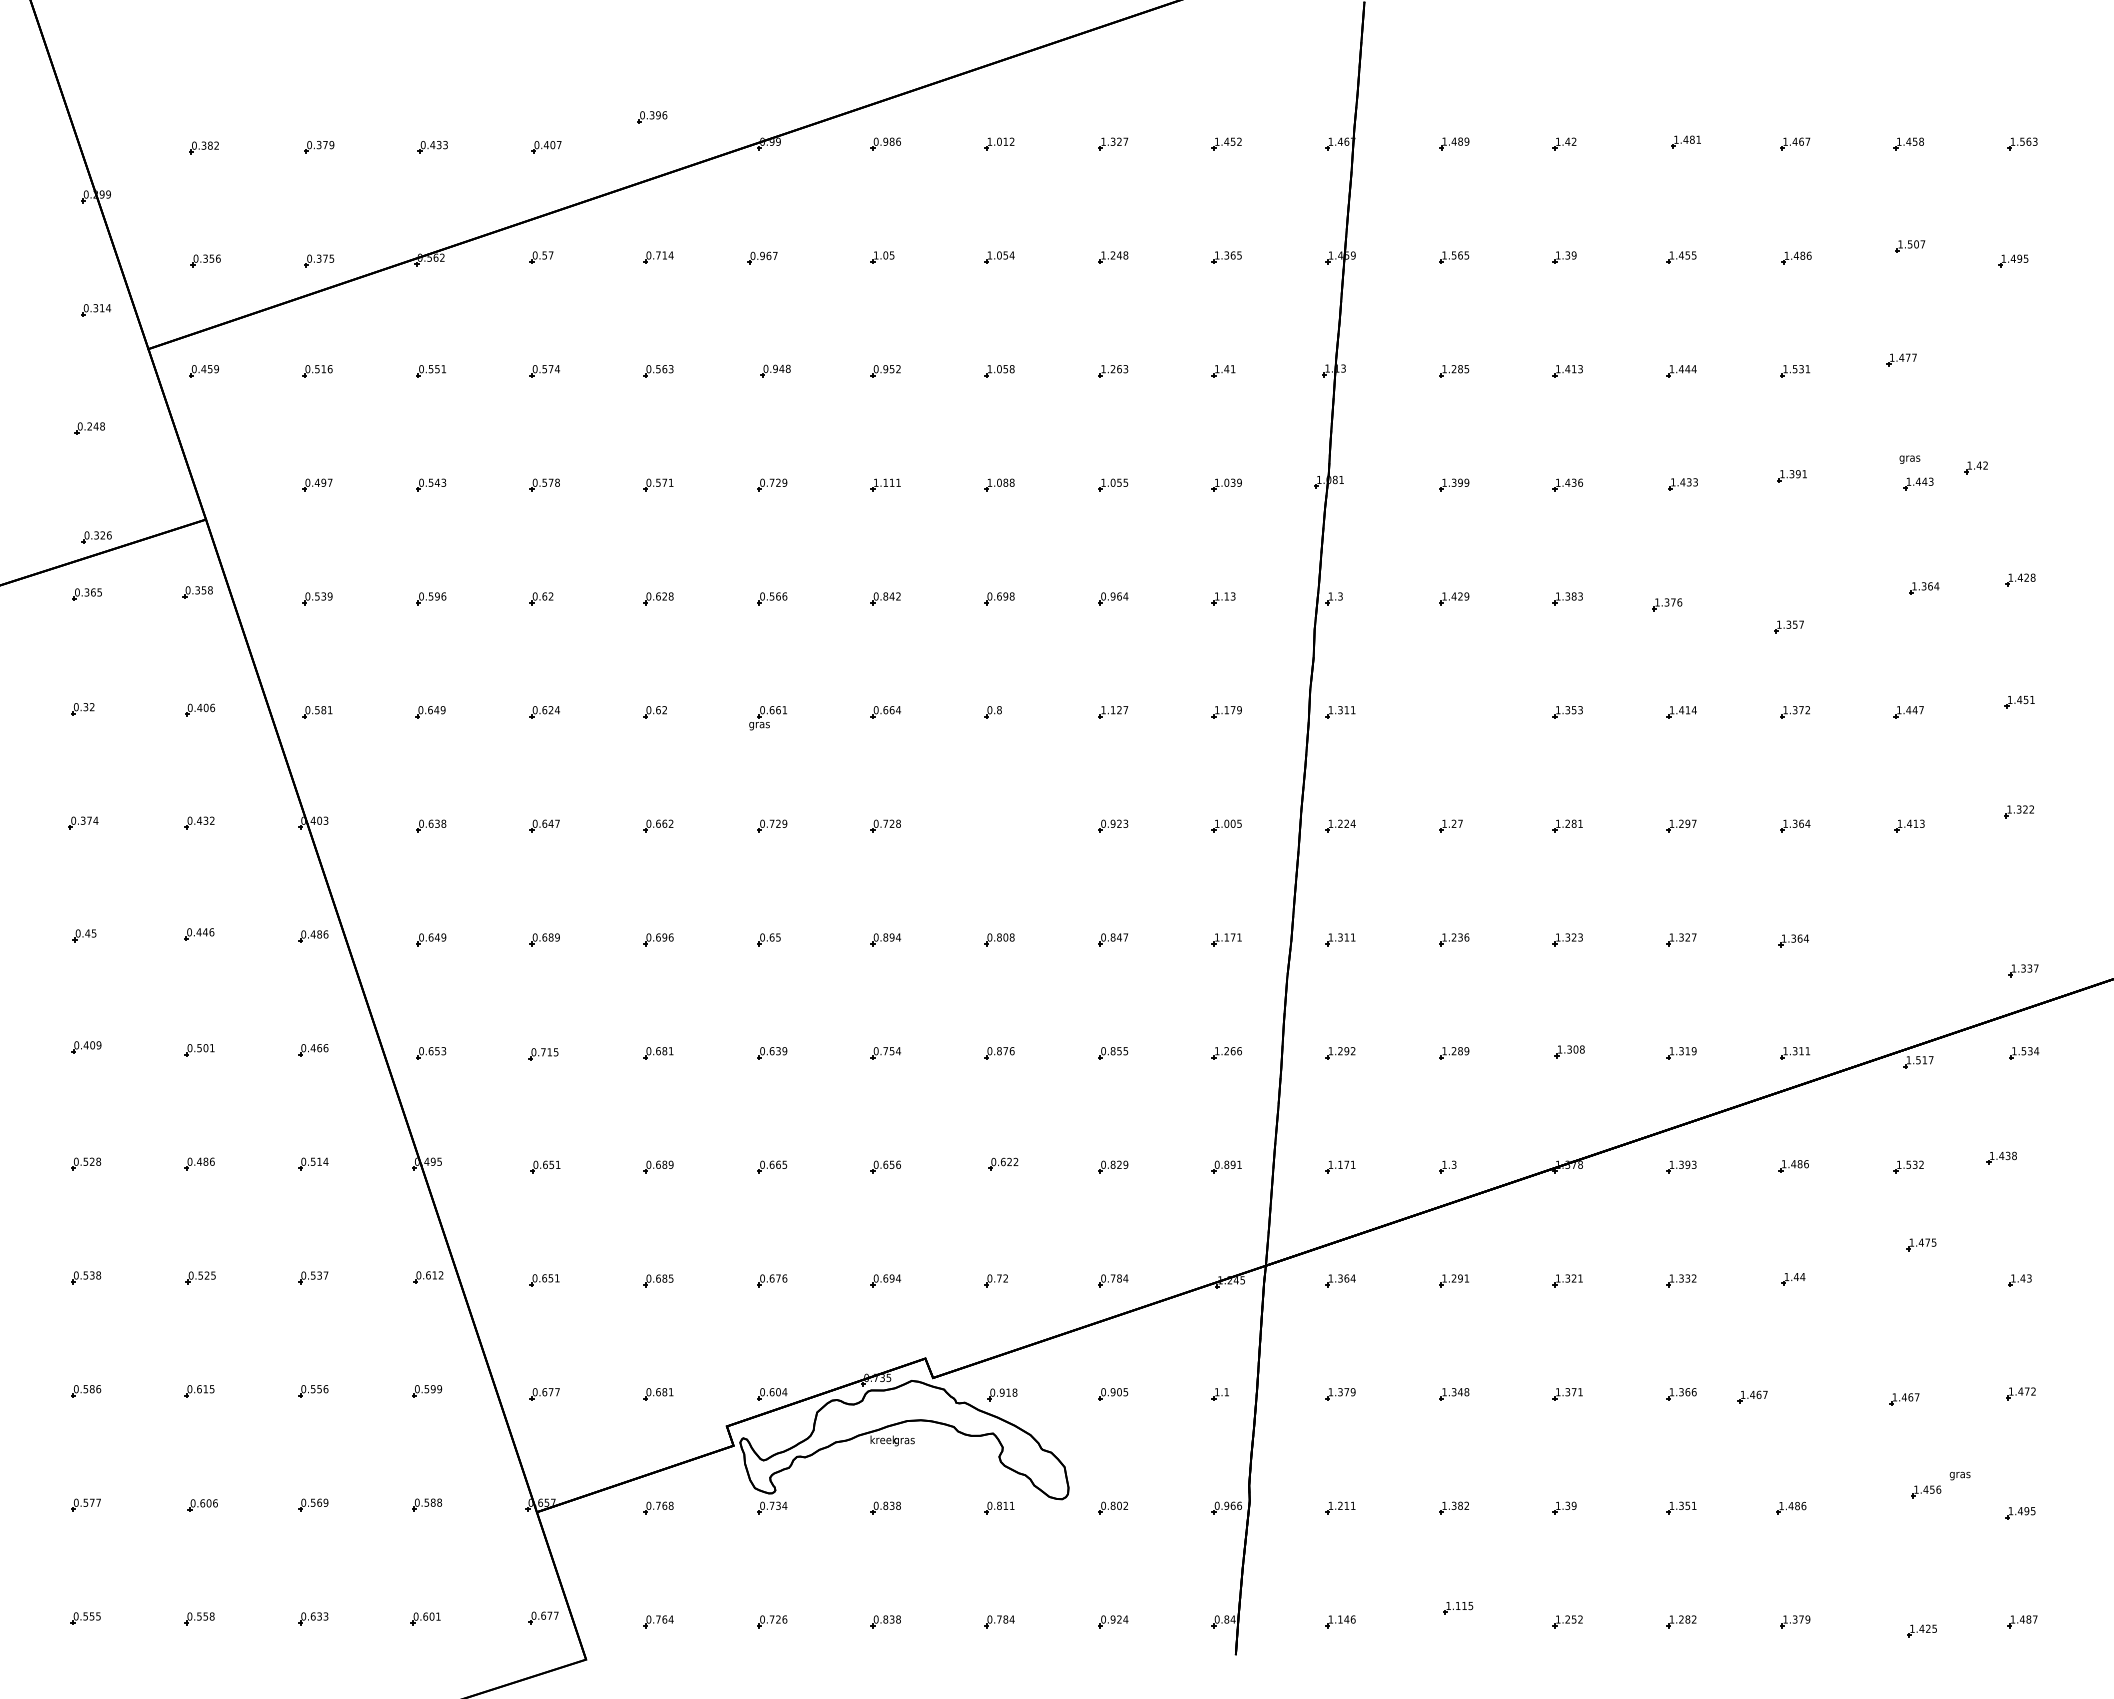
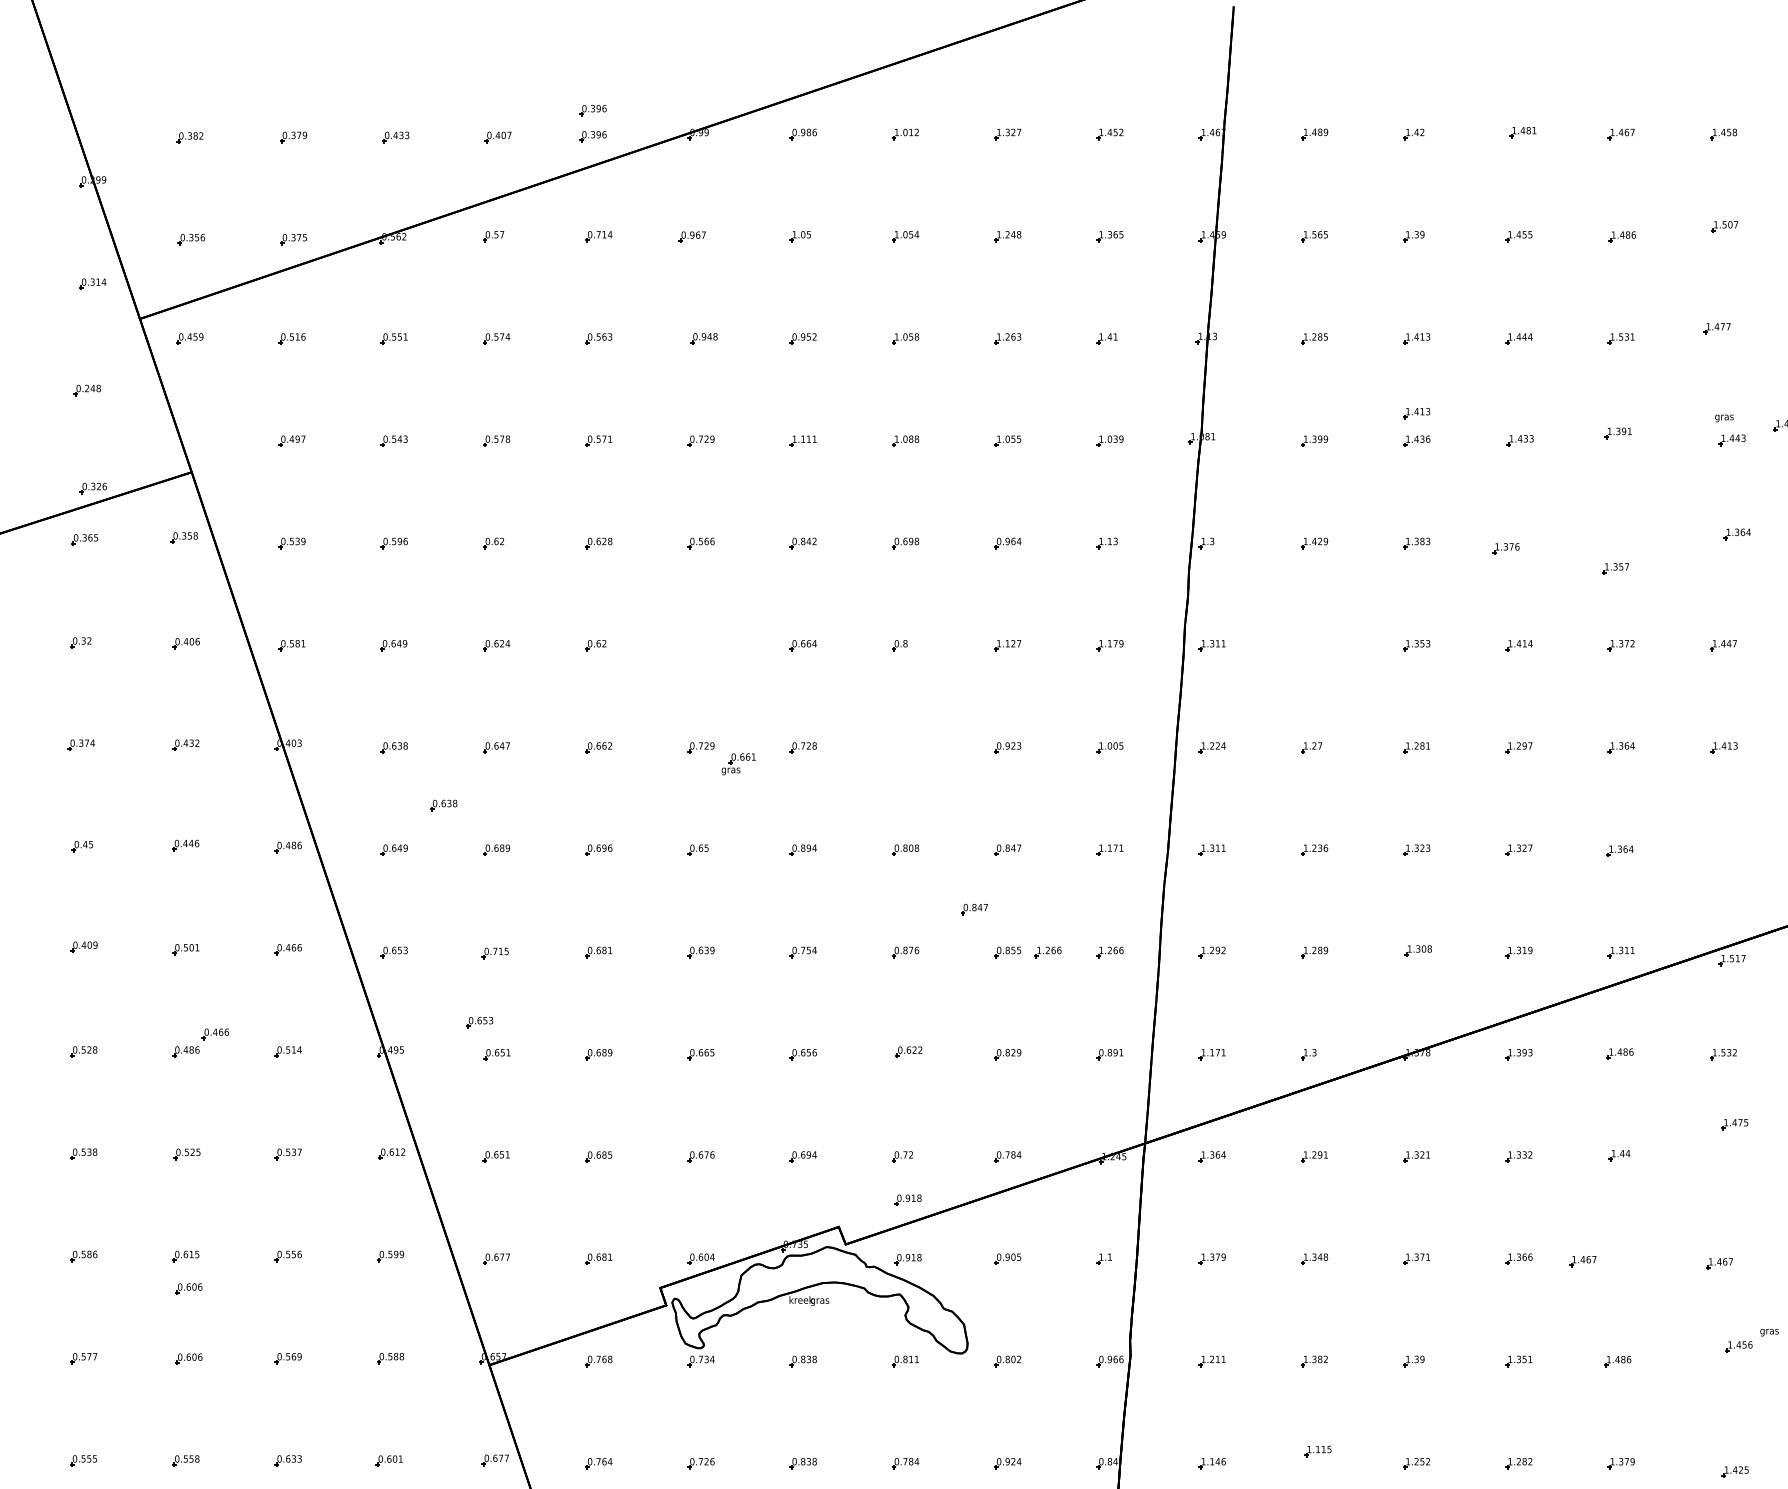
part: (652, 146) -> (593, 136), added
part: (1567, 454) -> (1416, 413), added
part: (767, 718) -> (738, 764), moved
part: (486, 889) -> (444, 805), added
part: (1076, 1005) -> (974, 909), added
part: (1157, 1053) -> (1047, 952), added
part: (526, 1131) -> (480, 1022), added
part: (232, 1144) -> (215, 1034), added
part: (1002, 1328) -> (908, 1199), added
part: (202, 1427) -> (188, 1288), added

